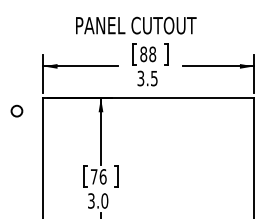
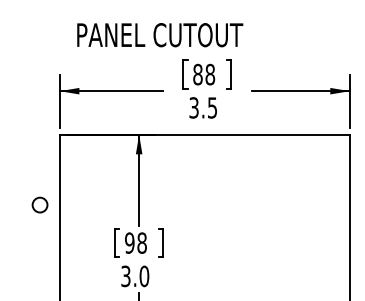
text: (136, 25) -> (160, 34), moved
circle: (16, 110) -> (39, 204), moved
text: (98, 176) -> (135, 242), 76 -> 98

